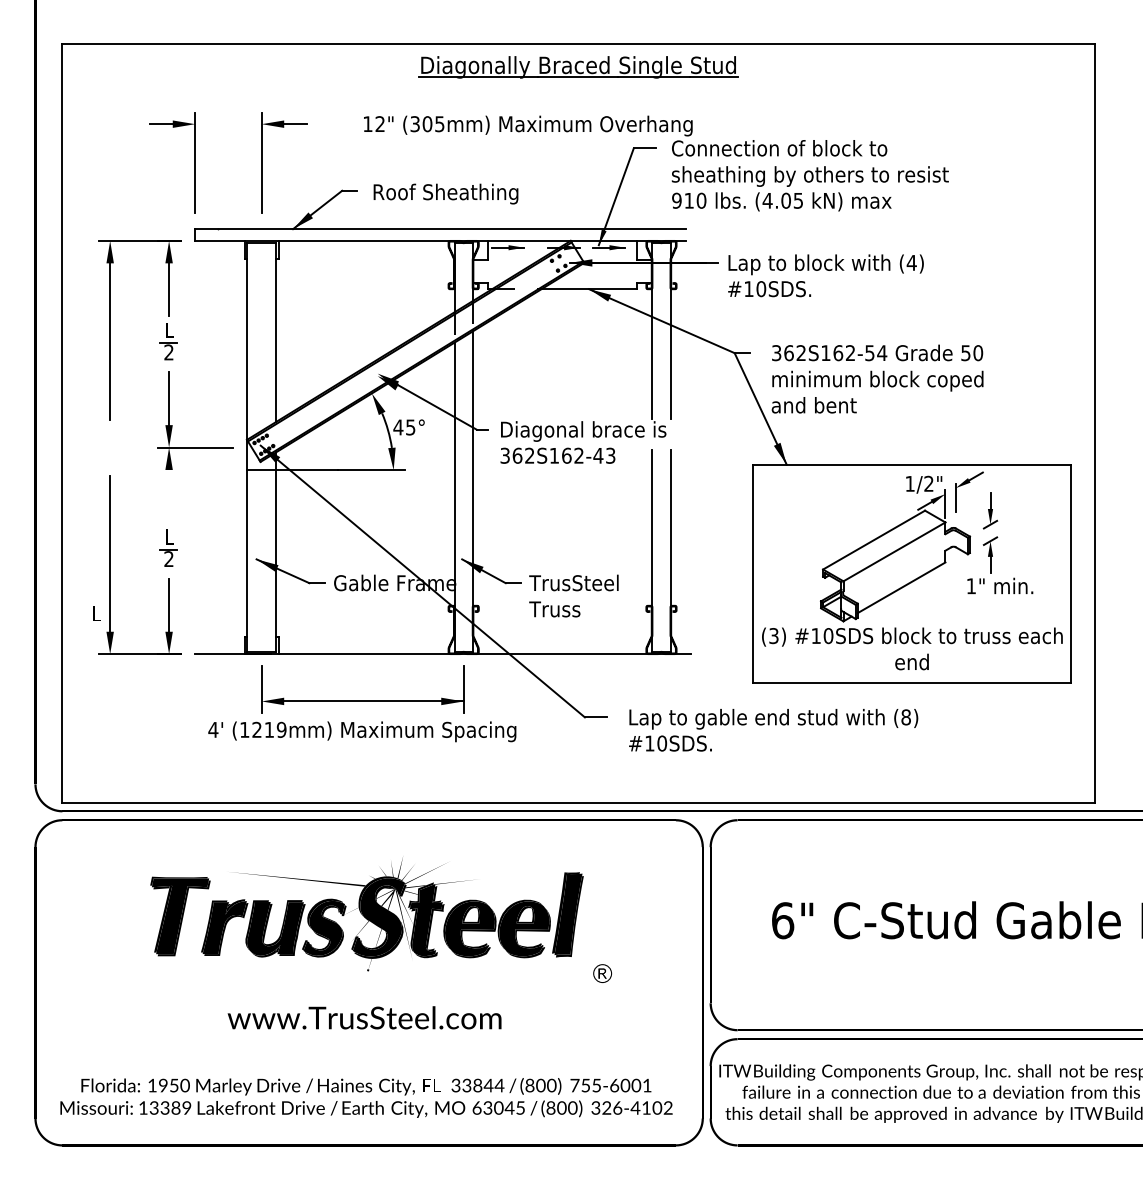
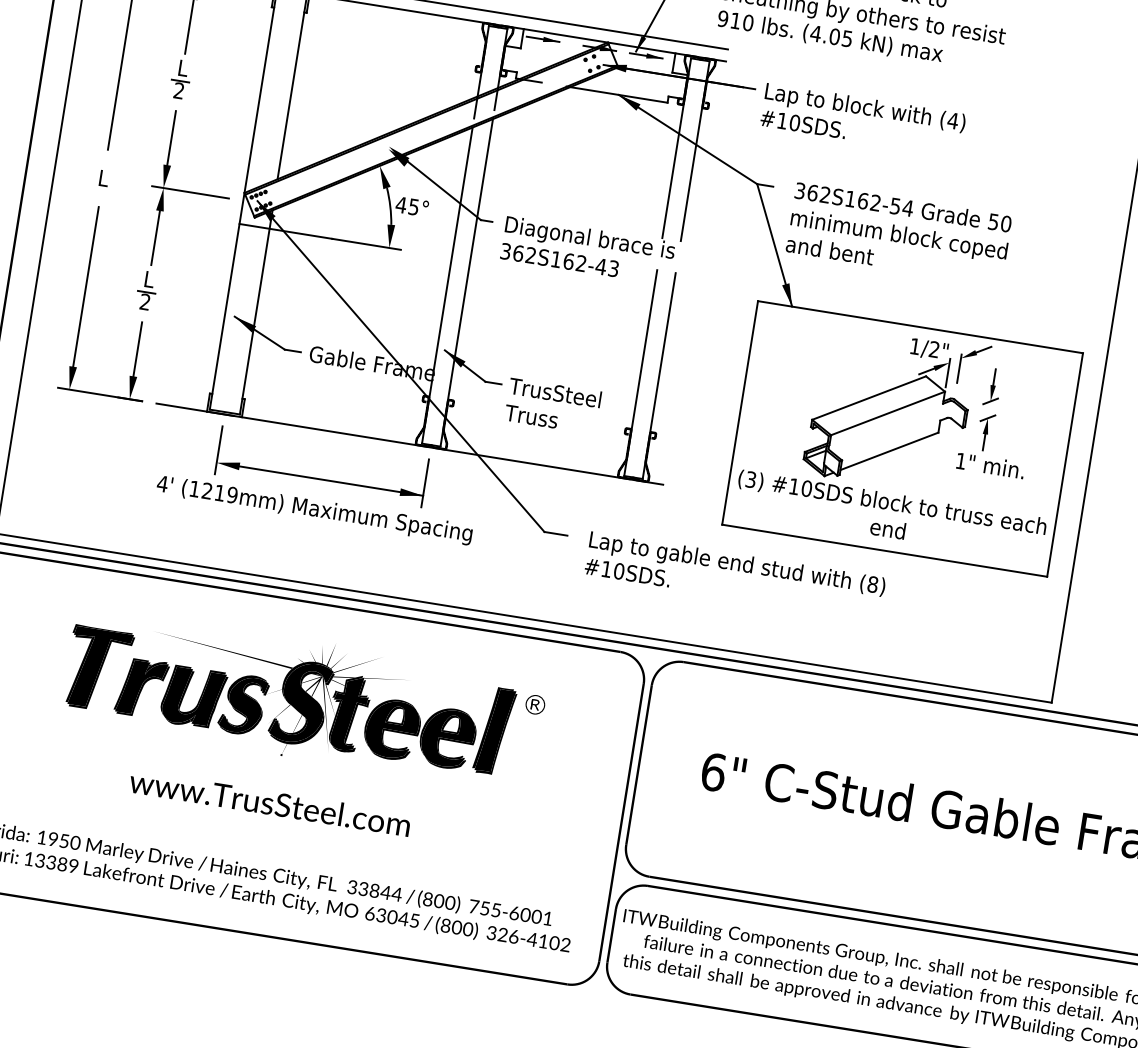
line: (169, 495) -> (156, 237), added
text: (96, 613) -> (103, 178), moved
part: (602, 973) -> (535, 704), moved

